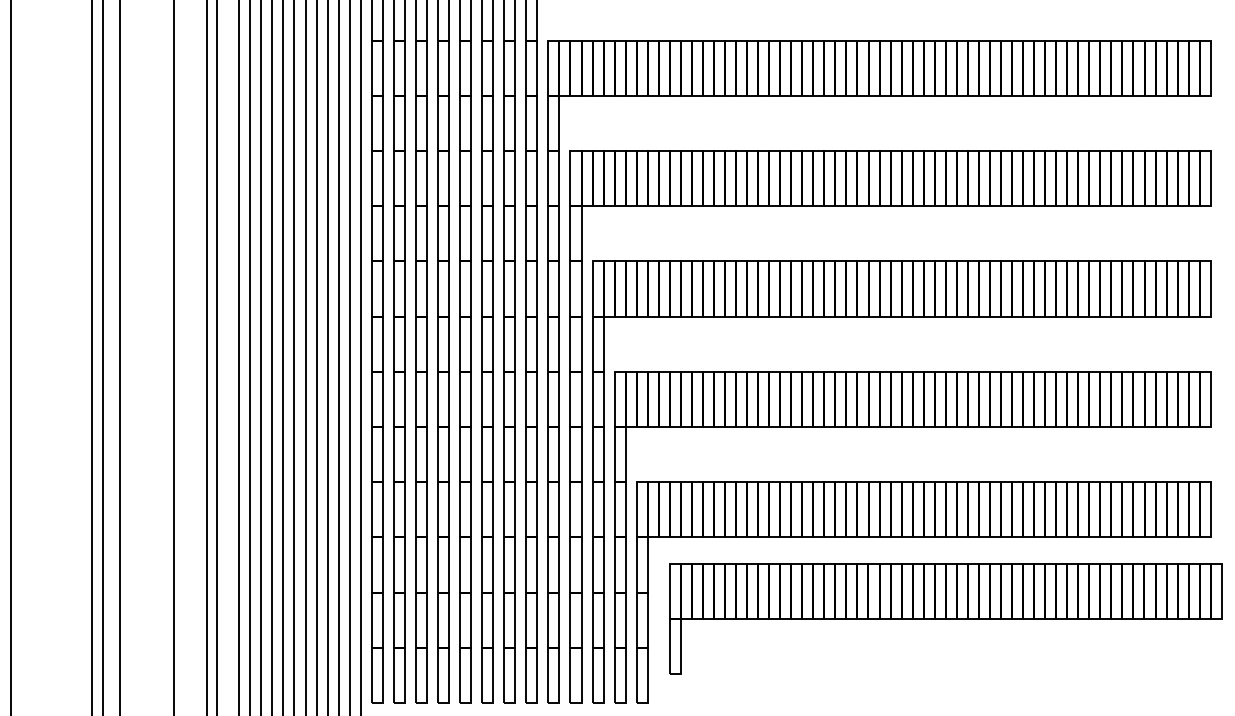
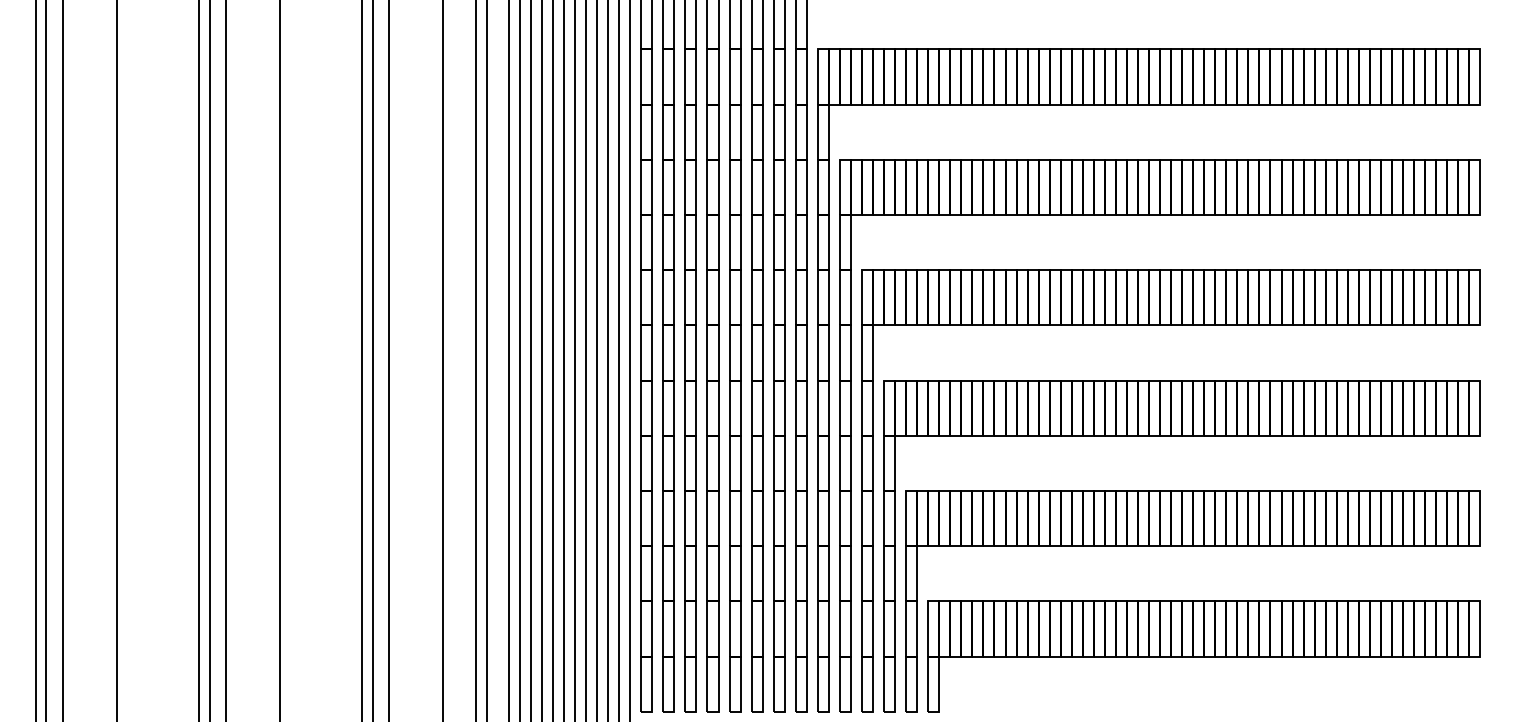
part: (945, 618) -> (1203, 656), moved

